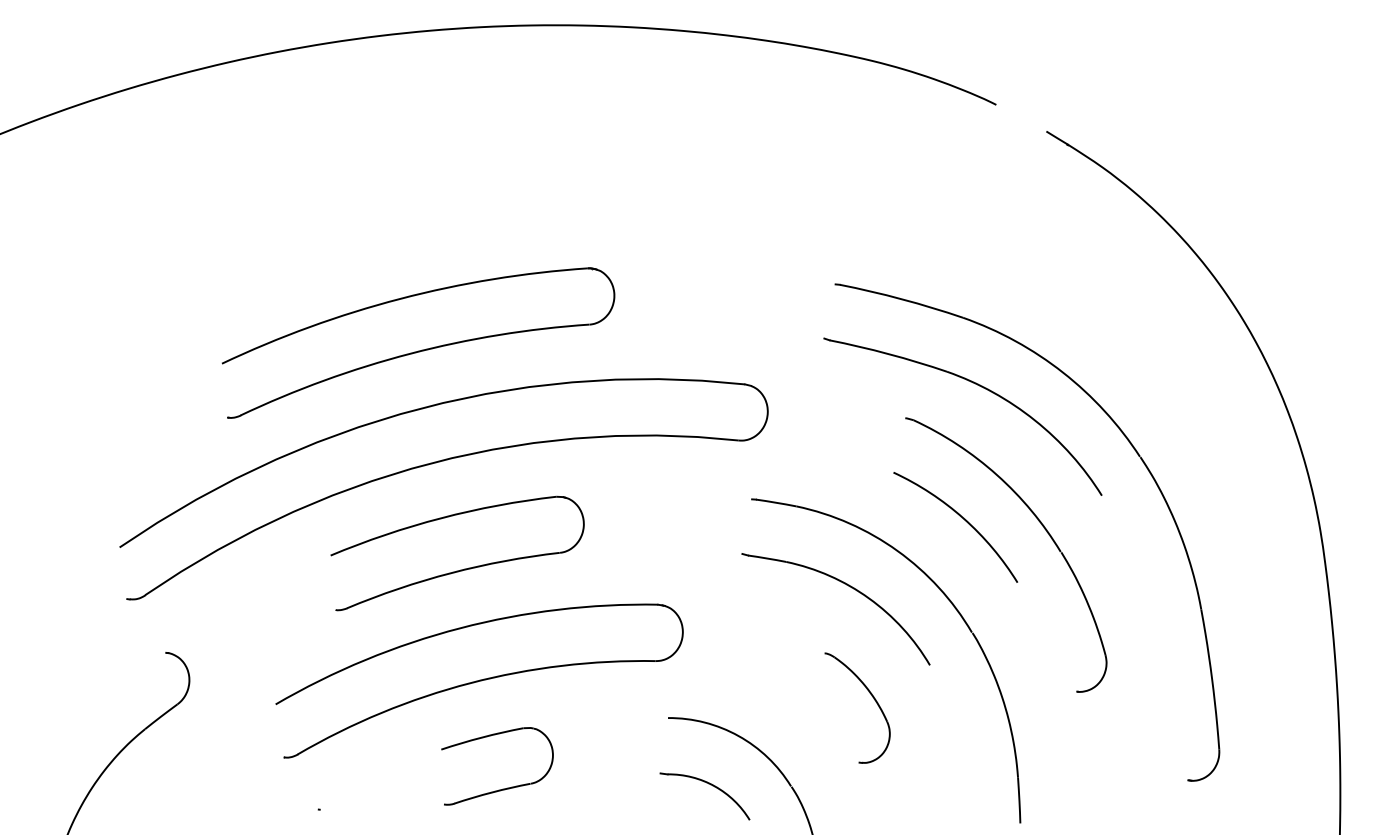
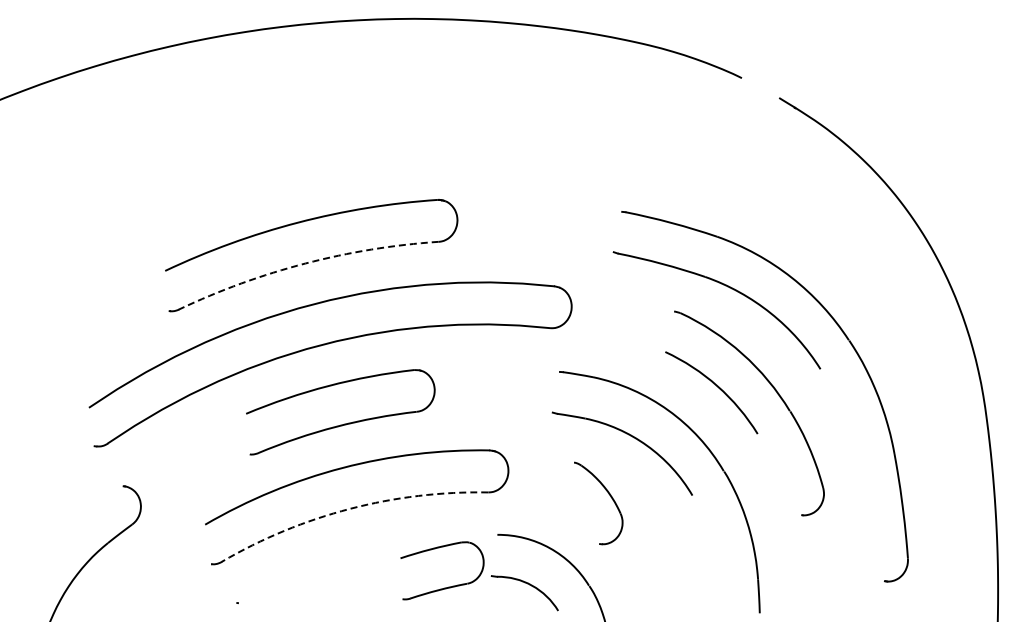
arc: (410, 353) -> (305, 263), solid -> dashed
arc: (470, 682) -> (350, 508), solid -> dashed
part: (873, 700) -> (610, 497), moved
part: (505, 787) -> (448, 586), moved

